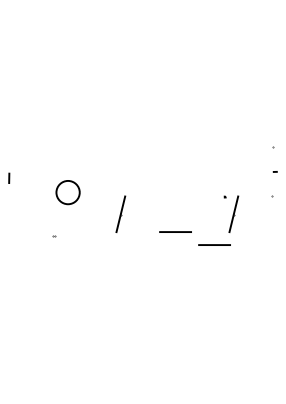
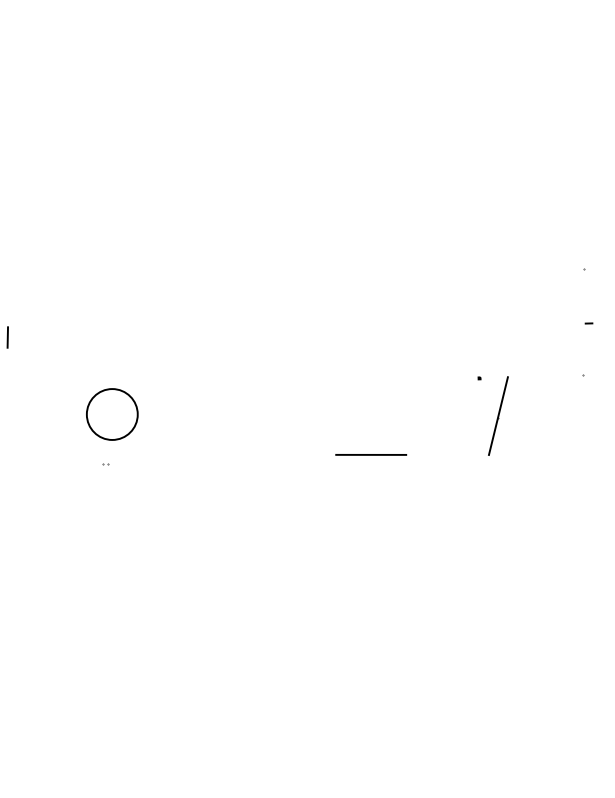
circle: (67, 192) -> (111, 414), moved
line: (120, 213) -> (250, 414), removed
line: (214, 244) -> (456, 482), removed

